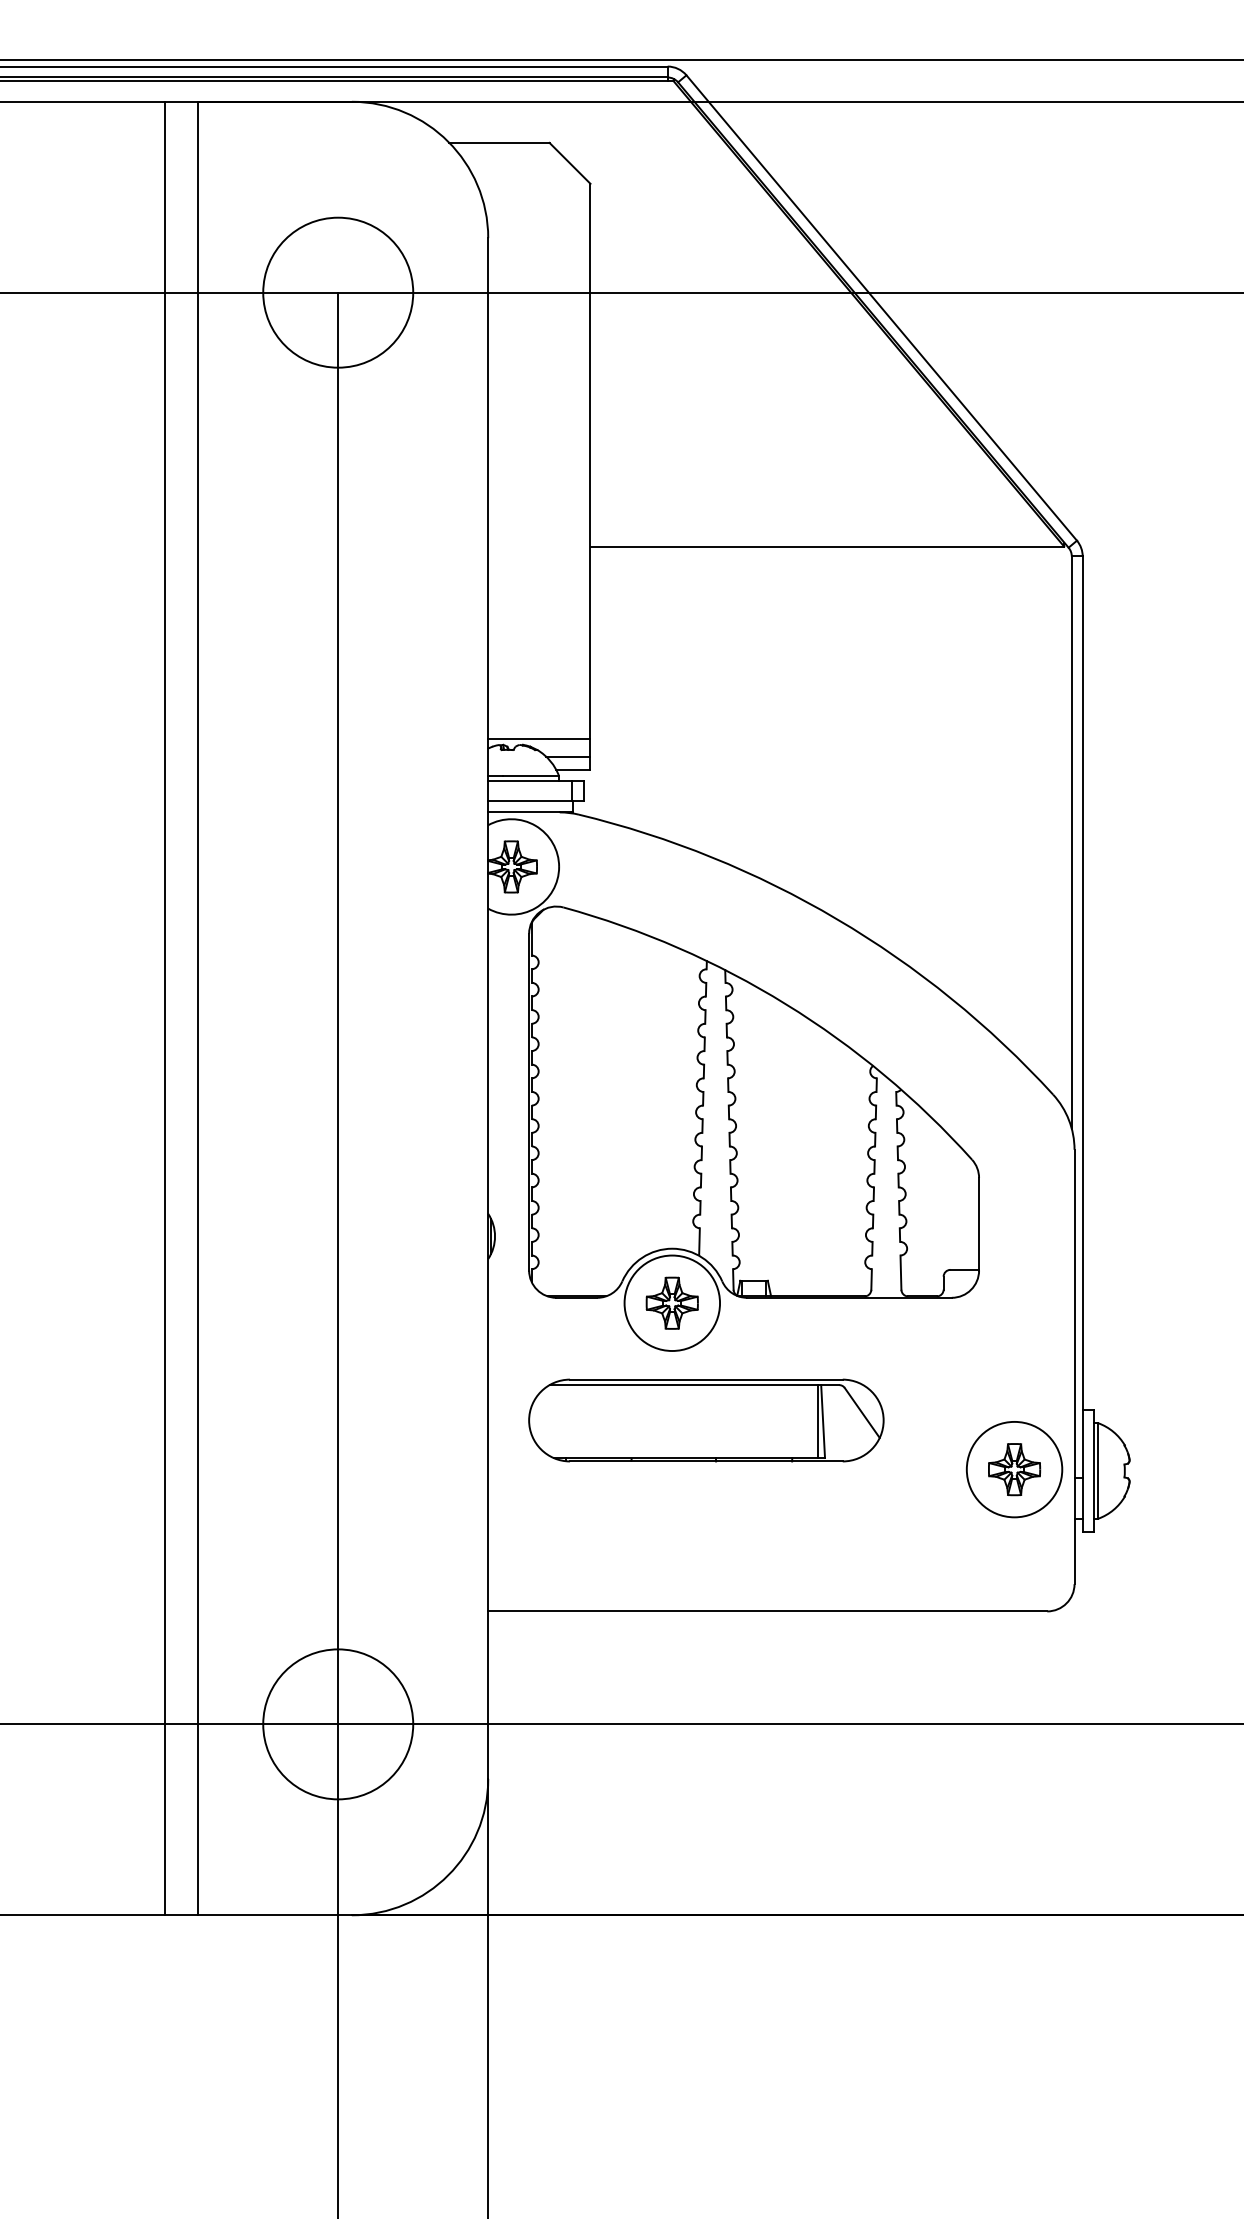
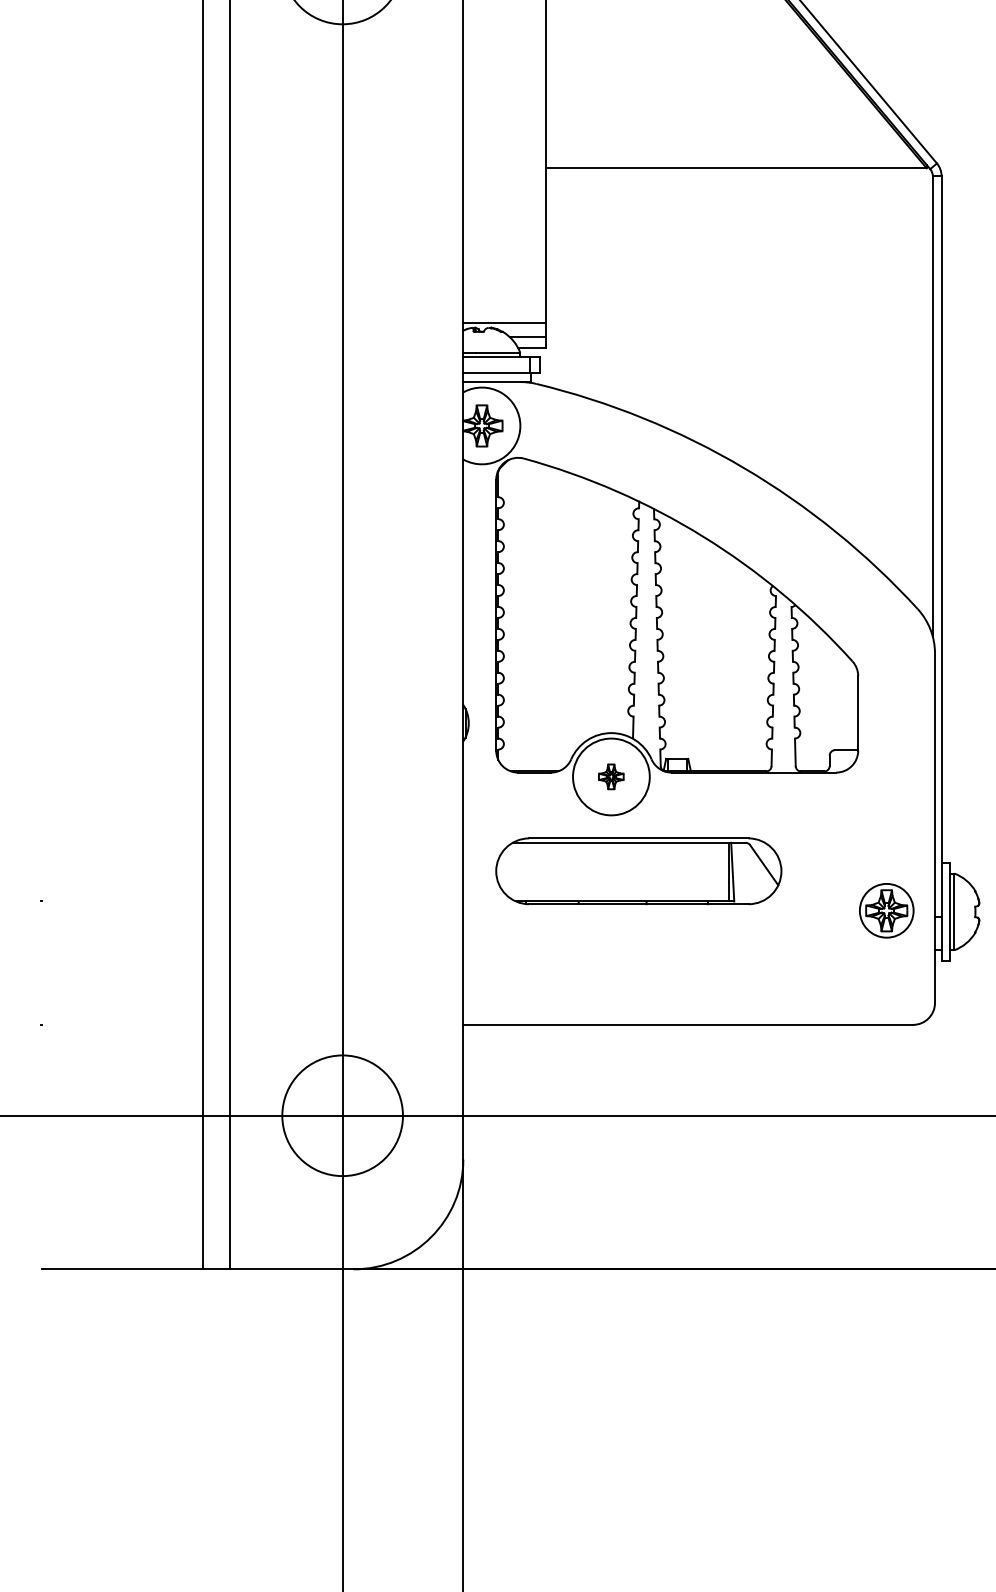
part: (671, 1302) -> (610, 776), size x0.6
circle: (1014, 1469) -> (886, 910), size x0.7

